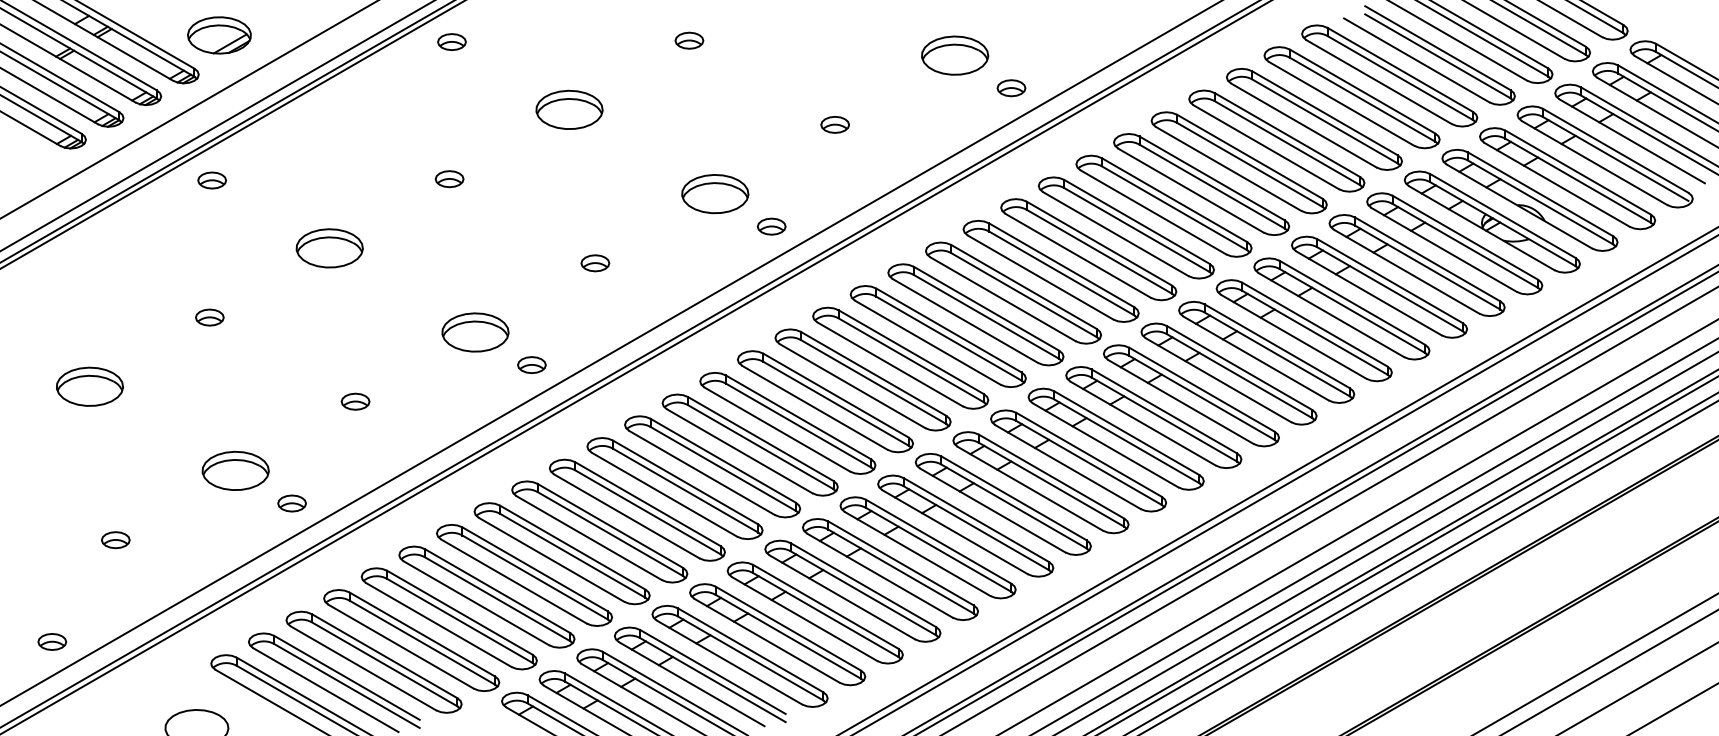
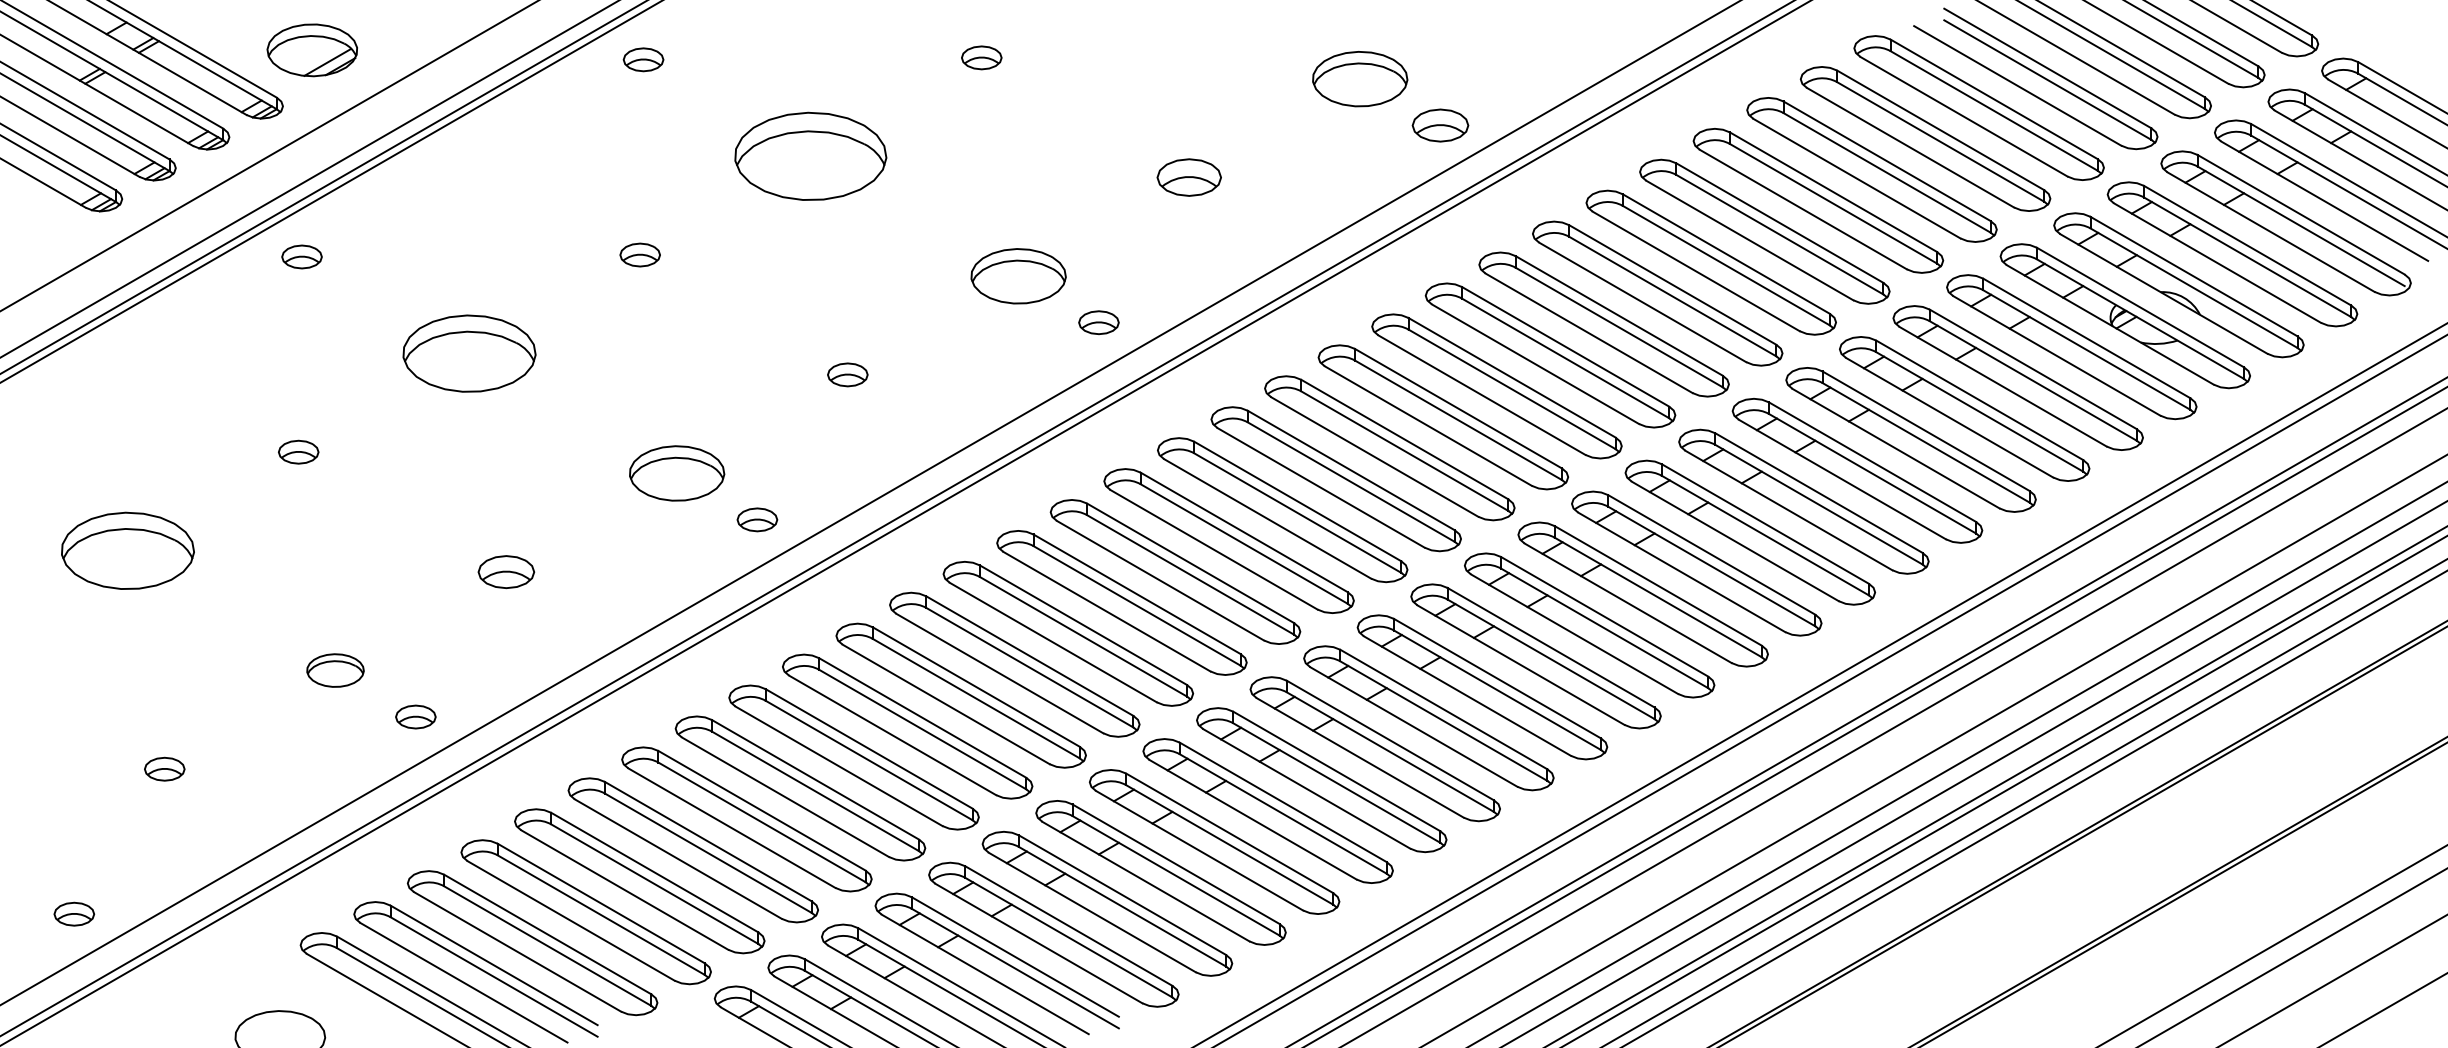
part: (1011, 88) -> (1440, 125), size x1.4
part: (569, 109) -> (811, 156), size x1.6
part: (835, 124) -> (1189, 177), size x1.6
part: (329, 248) -> (469, 353), size x1.4
part: (89, 386) -> (127, 550), size x1.4
part: (355, 401) -> (505, 571), size x1.4
part: (235, 470) -> (335, 670), size x0.6

